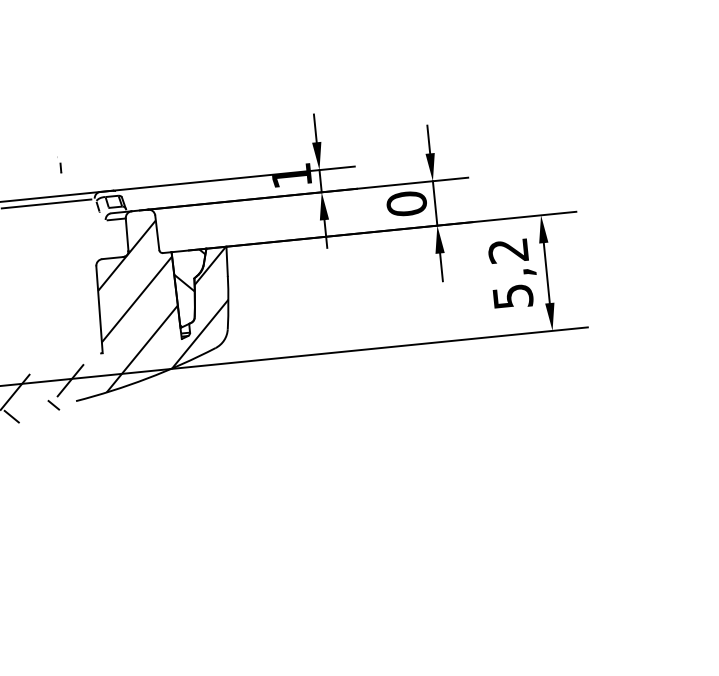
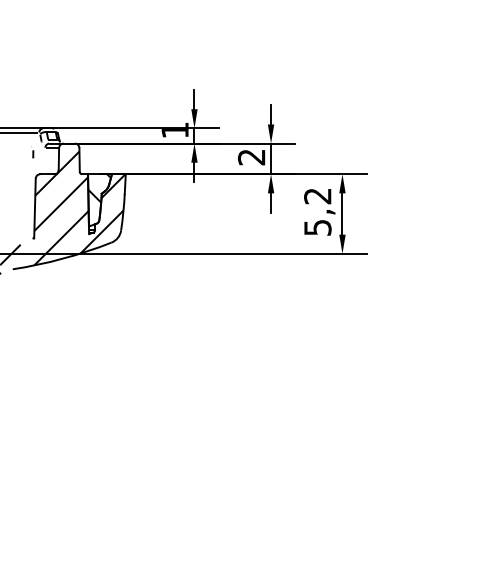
part: (59, 165) -> (32, 152), moved
text: (406, 204) -> (251, 157), 0 -> 2

